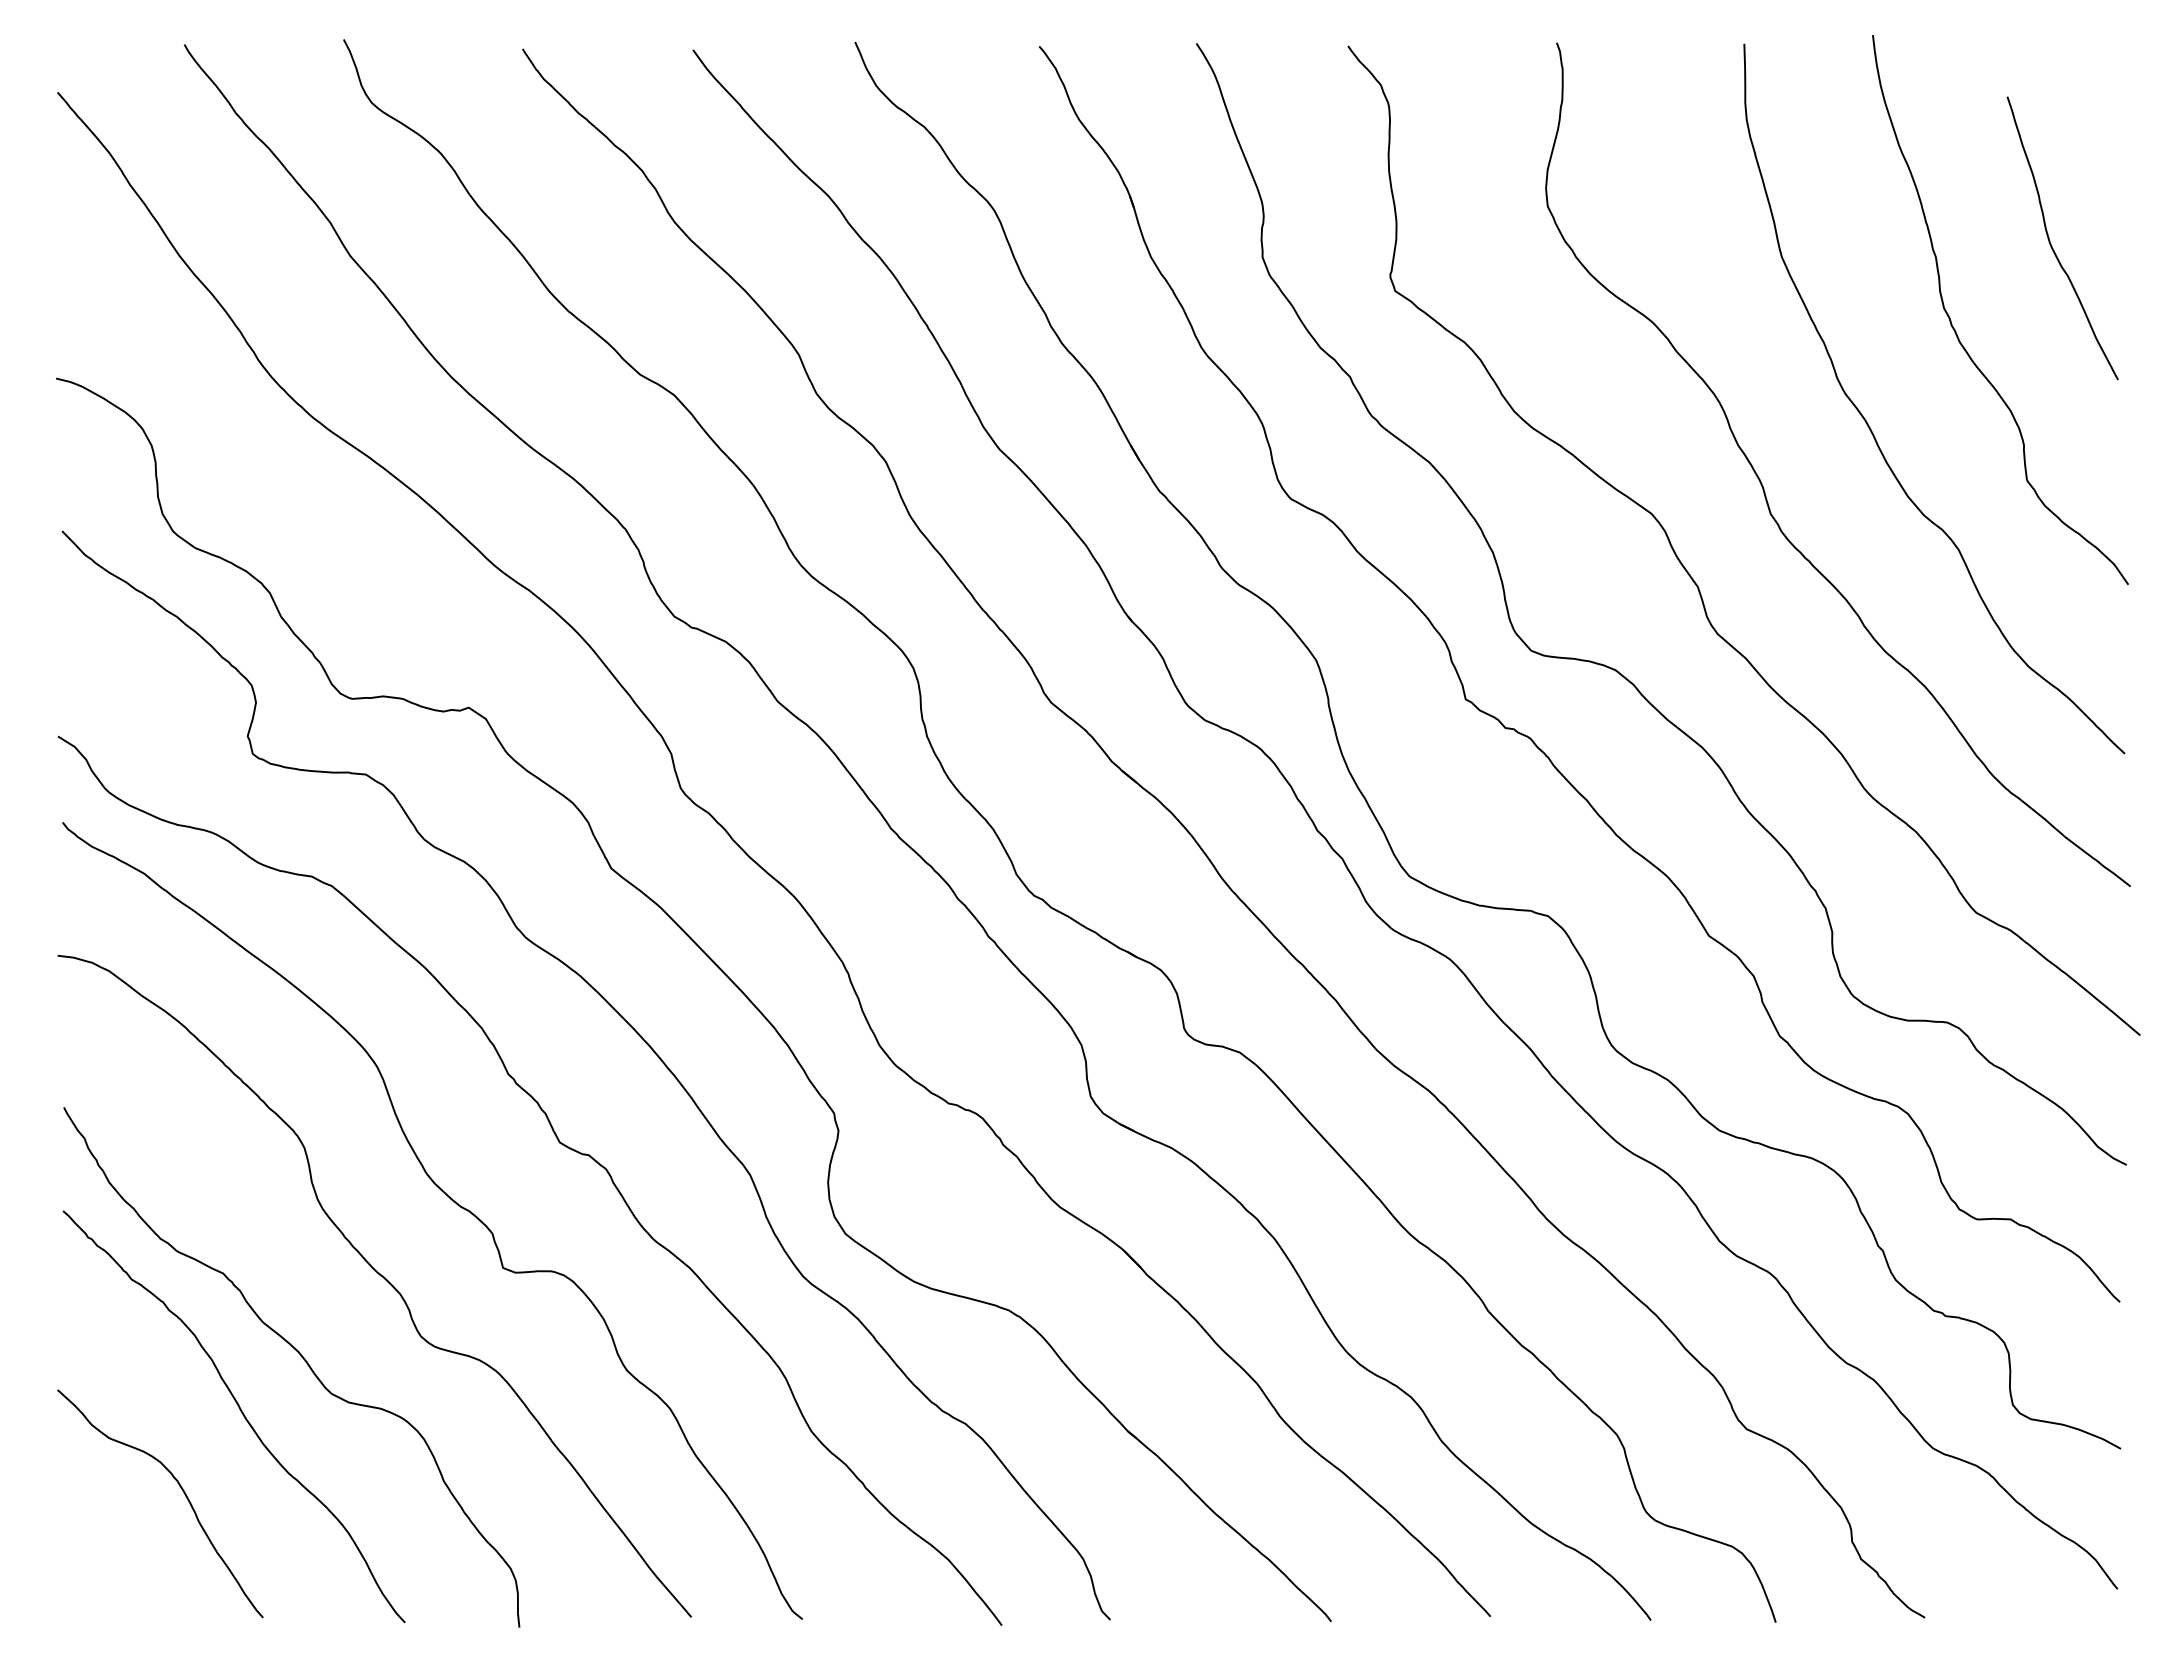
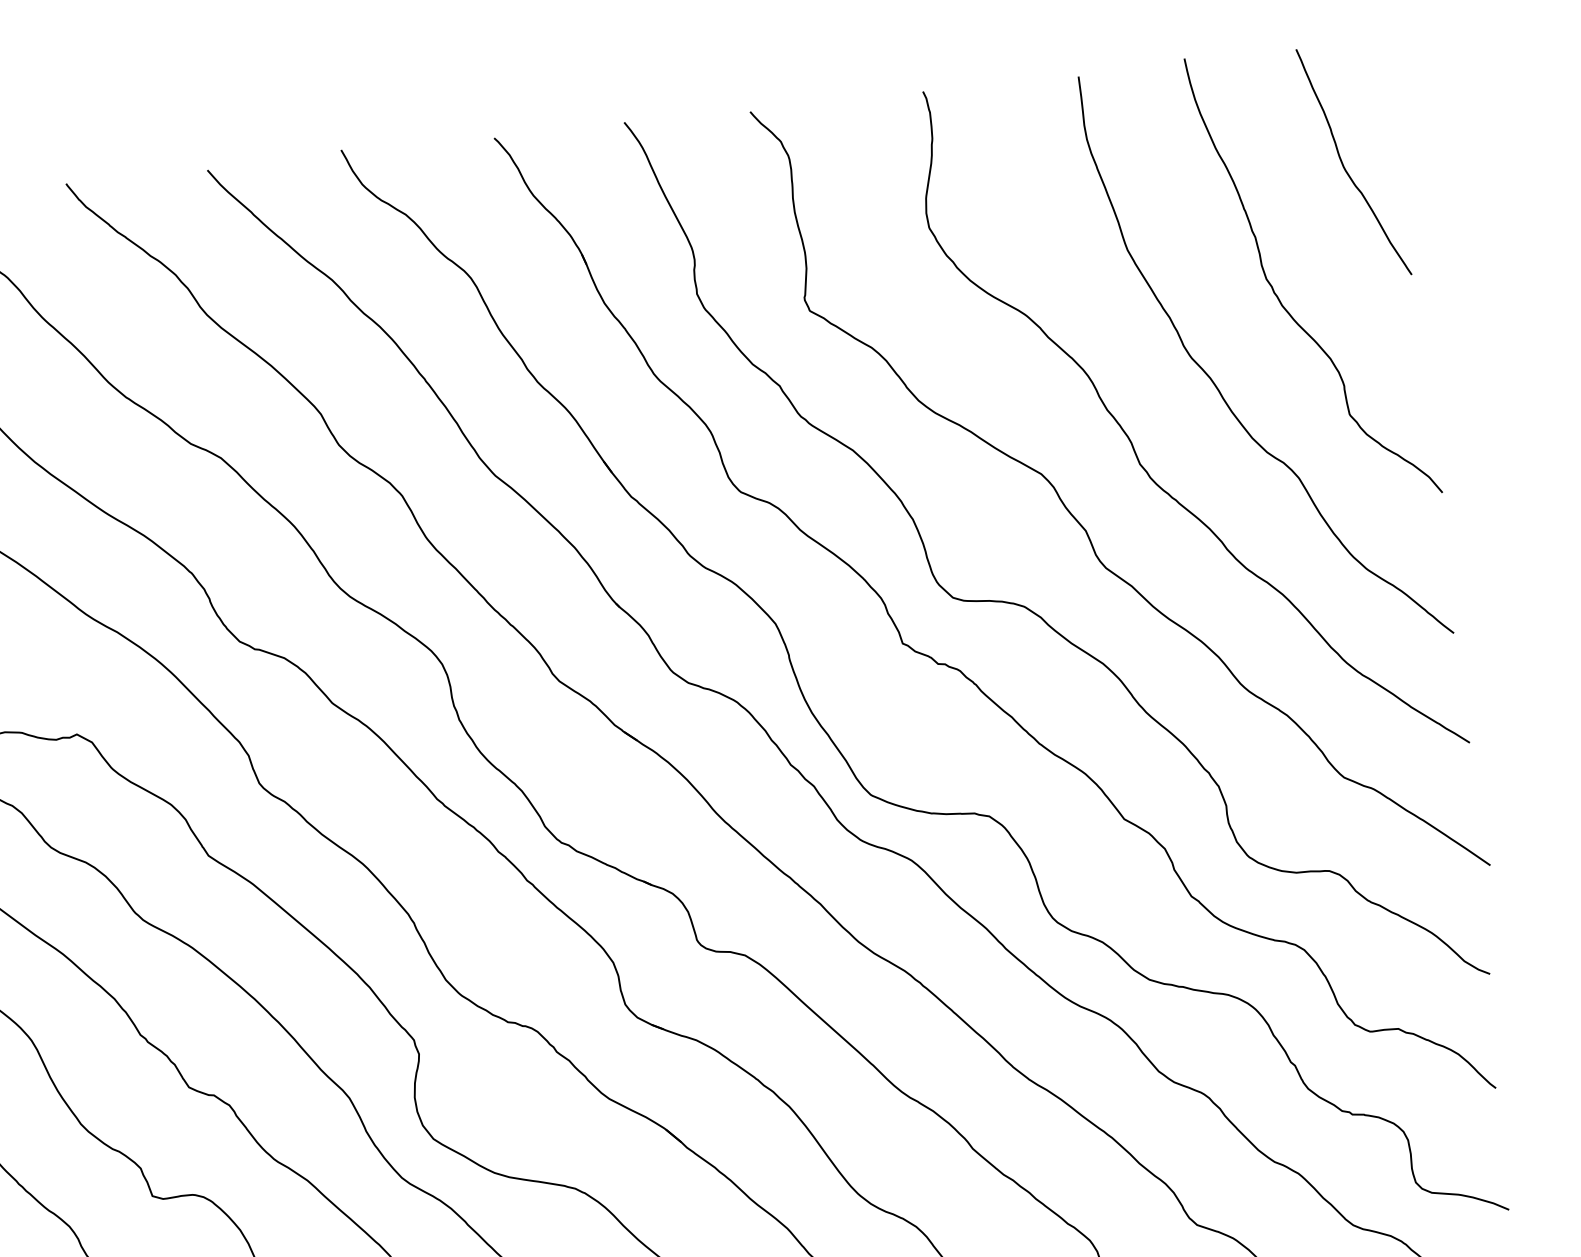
curve: (2051, 243) -> (1345, 167), moved

